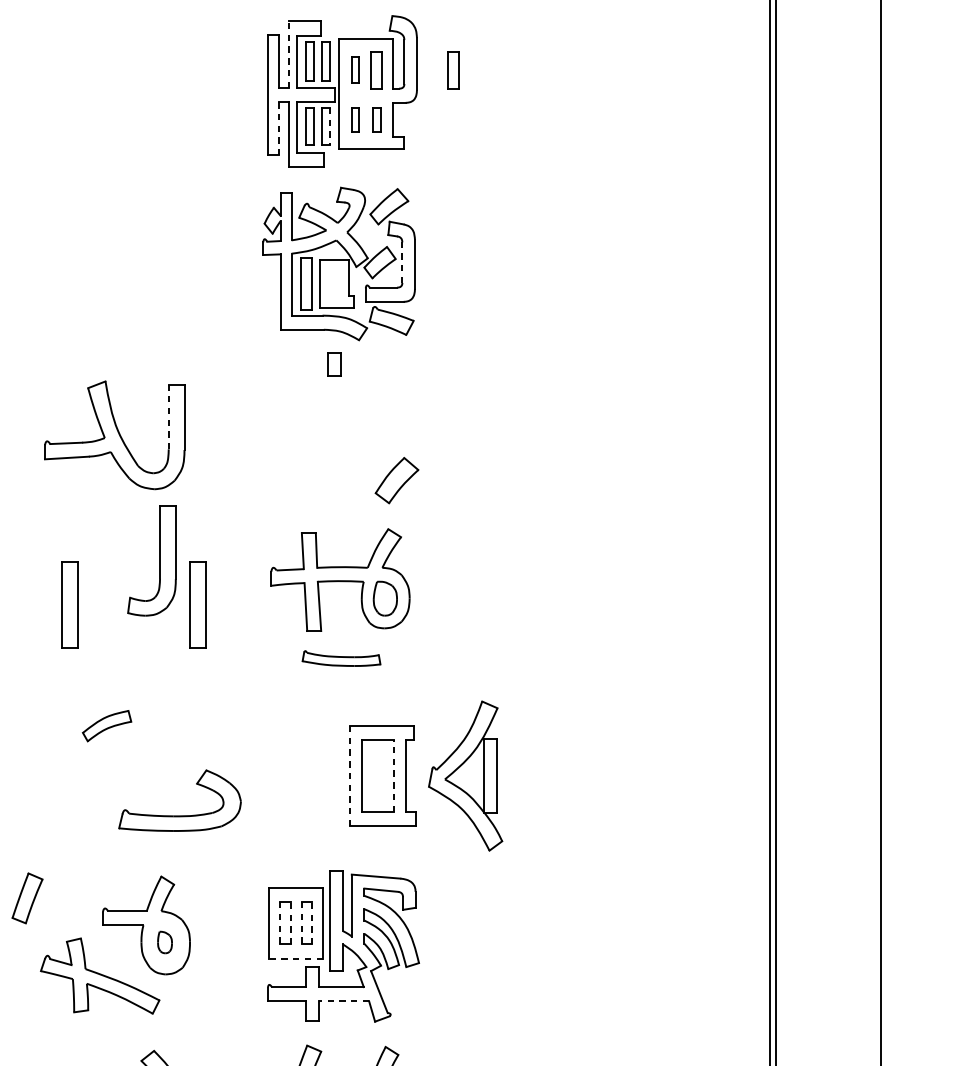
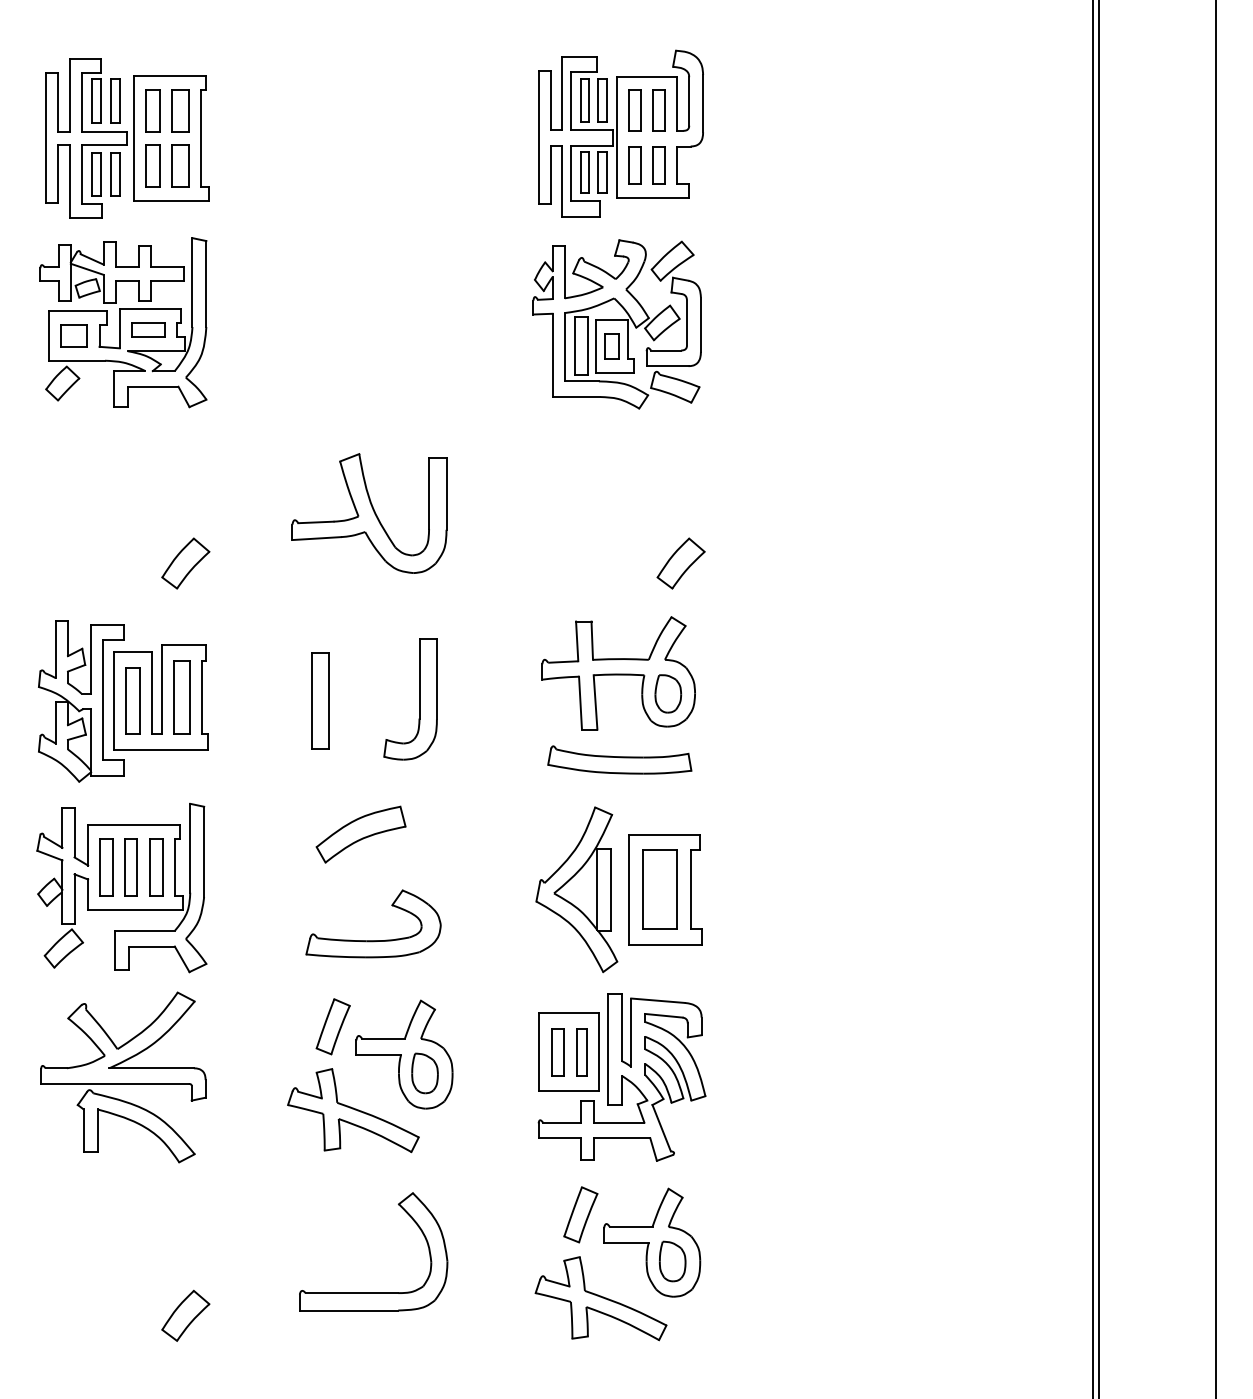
line: (289, 54) -> (562, 93), dashed -> solid
part: (354, 70) -> (634, 110), size x1.43
part: (453, 70) -> (743, 110), removed
part: (354, 120) -> (634, 165), size x1.43
part: (376, 120) -> (658, 165), size x1.43
line: (329, 126) -> (606, 172), dashed -> solid
line: (278, 128) -> (550, 174), dashed -> solid
line: (402, 262) -> (687, 322), dashed -> solid
part: (333, 364) -> (611, 346), moved
line: (169, 417) -> (429, 493), dashed -> solid
part: (160, 561) -> (419, 699), moved
part: (198, 604) -> (461, 700), removed
part: (341, 658) -> (619, 759), size x1.67
part: (106, 726) -> (360, 834), size x1.67
line: (349, 775) -> (628, 889), dashed -> solid
line: (393, 775) -> (677, 889), dashed -> solid
part: (465, 775) -> (576, 889), moved
part: (179, 815) -> (373, 940), moved
part: (26, 898) -> (332, 1026), moved
line: (291, 922) -> (564, 1051), dashed -> solid
line: (312, 922) -> (587, 1051), dashed -> solid
line: (279, 923) -> (551, 1052), dashed -> solid
line: (302, 923) -> (576, 1052), dashed -> solid
part: (164, 942) -> (424, 1073), size x1.67
line: (295, 958) -> (569, 1091), dashed -> solid
line: (343, 1001) -> (622, 1138), dashed -> solid

